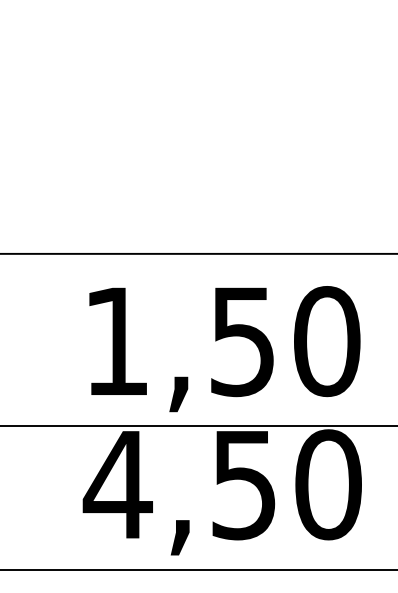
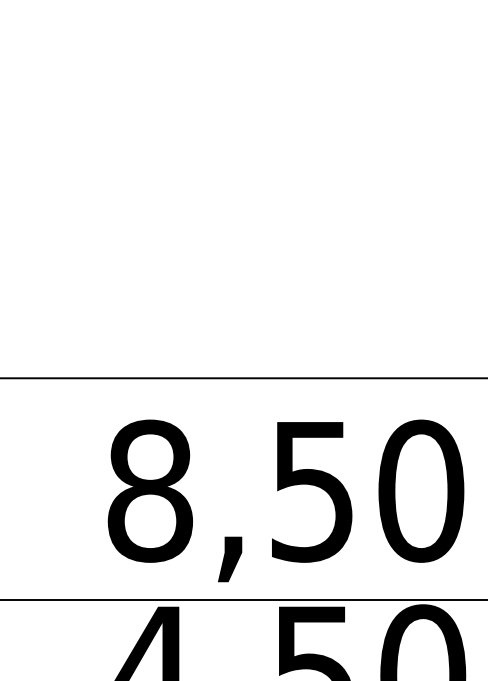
text: (116, 341) -> (149, 491), 1,50 -> 8,50

